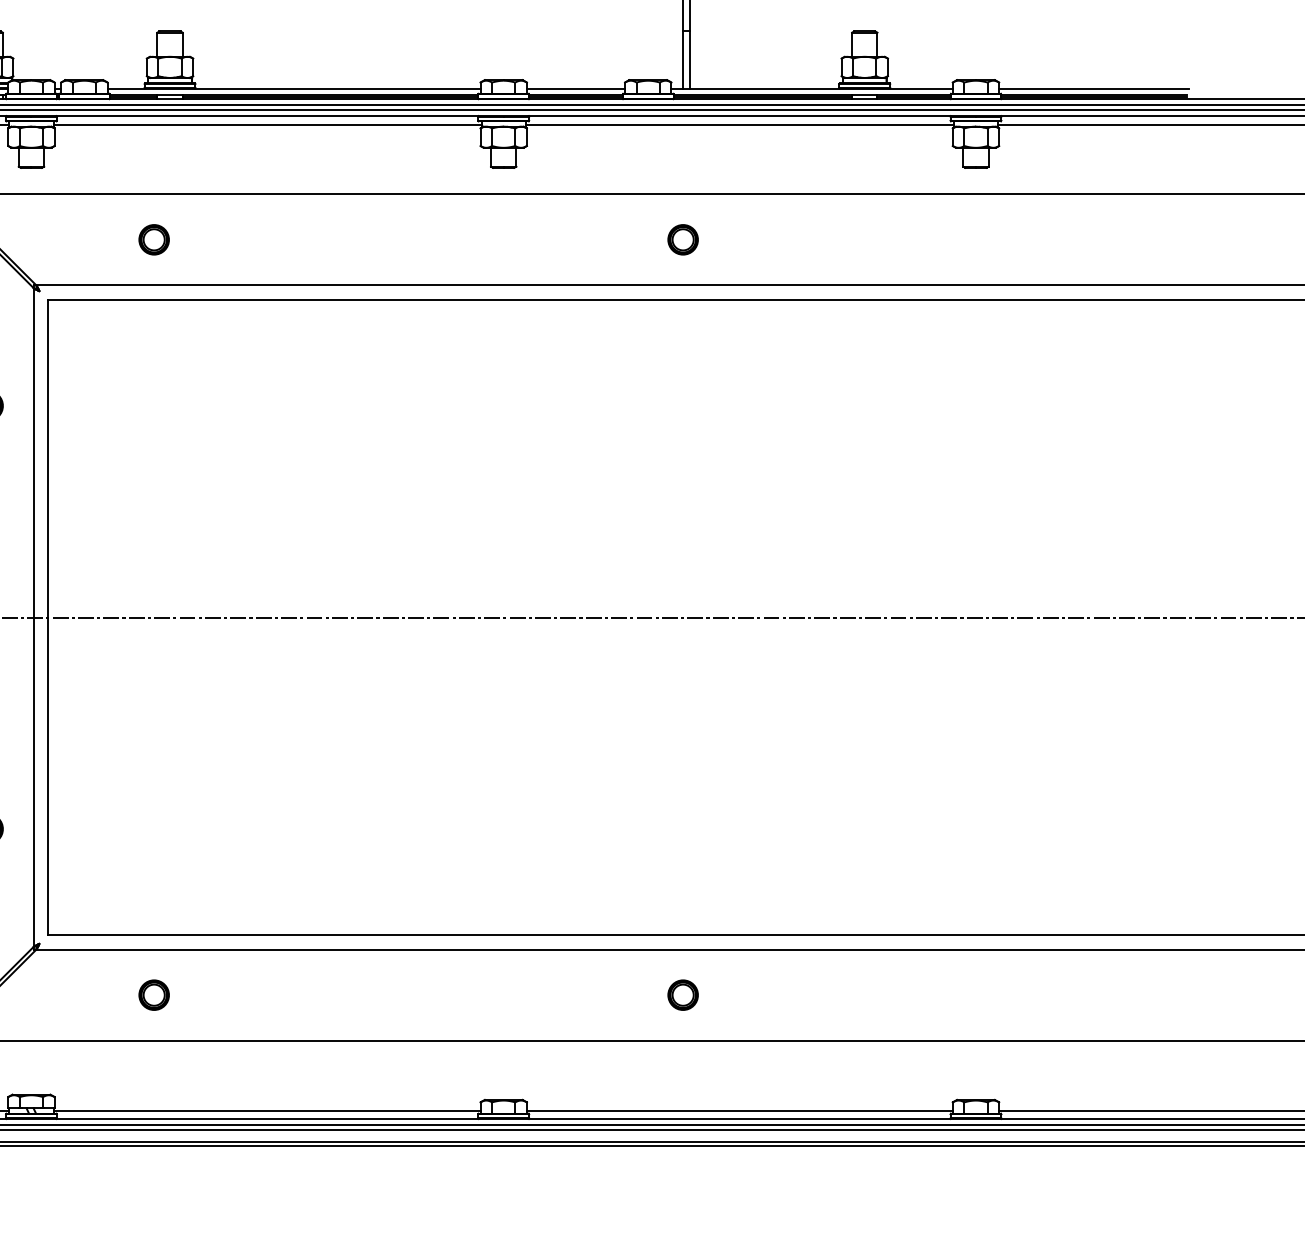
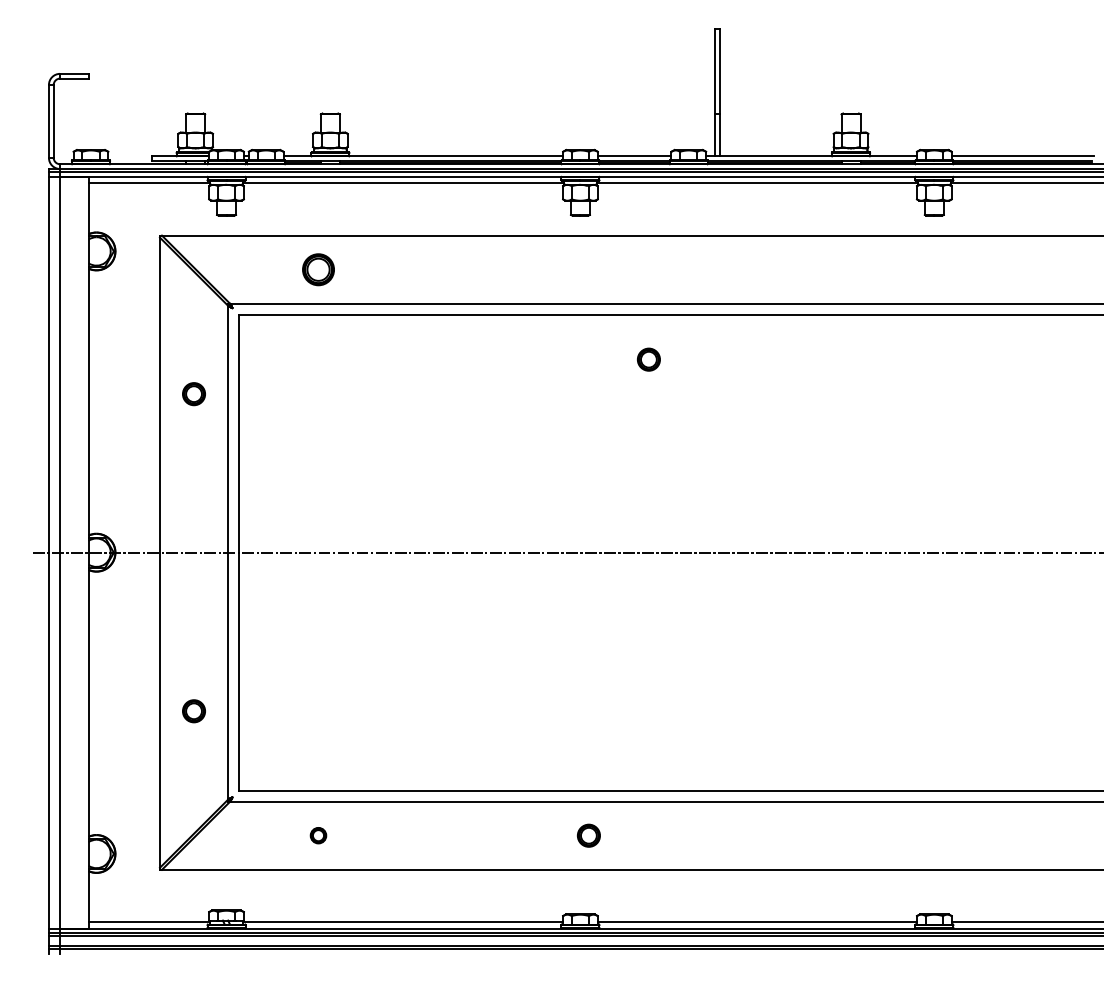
part: (154, 239) -> (318, 269), size x1.4
part: (682, 239) -> (648, 359), moved
part: (154, 994) -> (318, 835), size x0.7
part: (682, 994) -> (588, 835), moved

